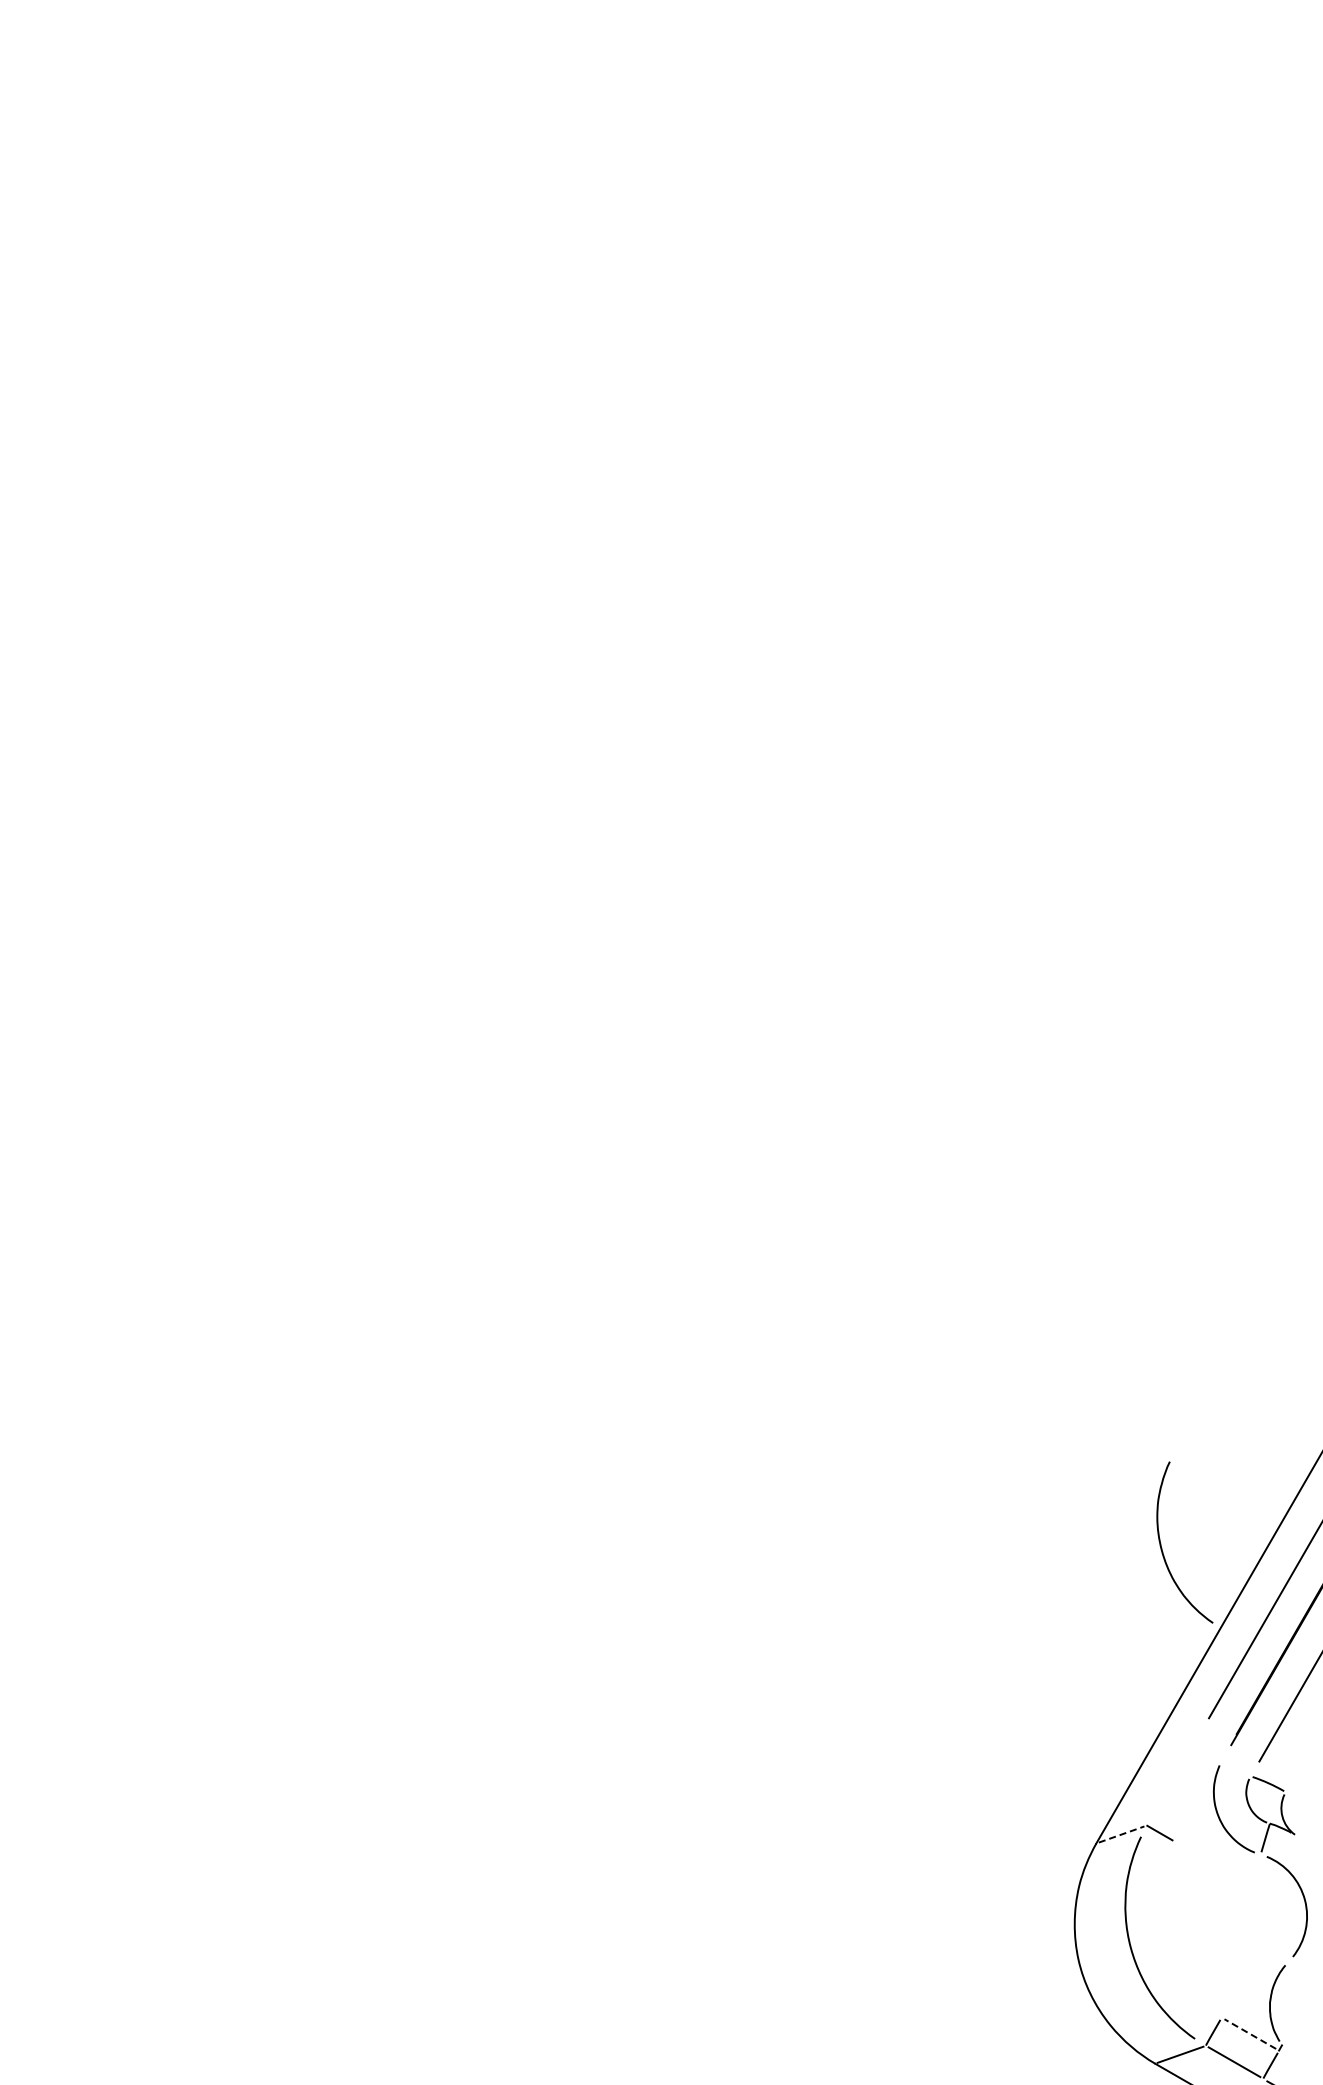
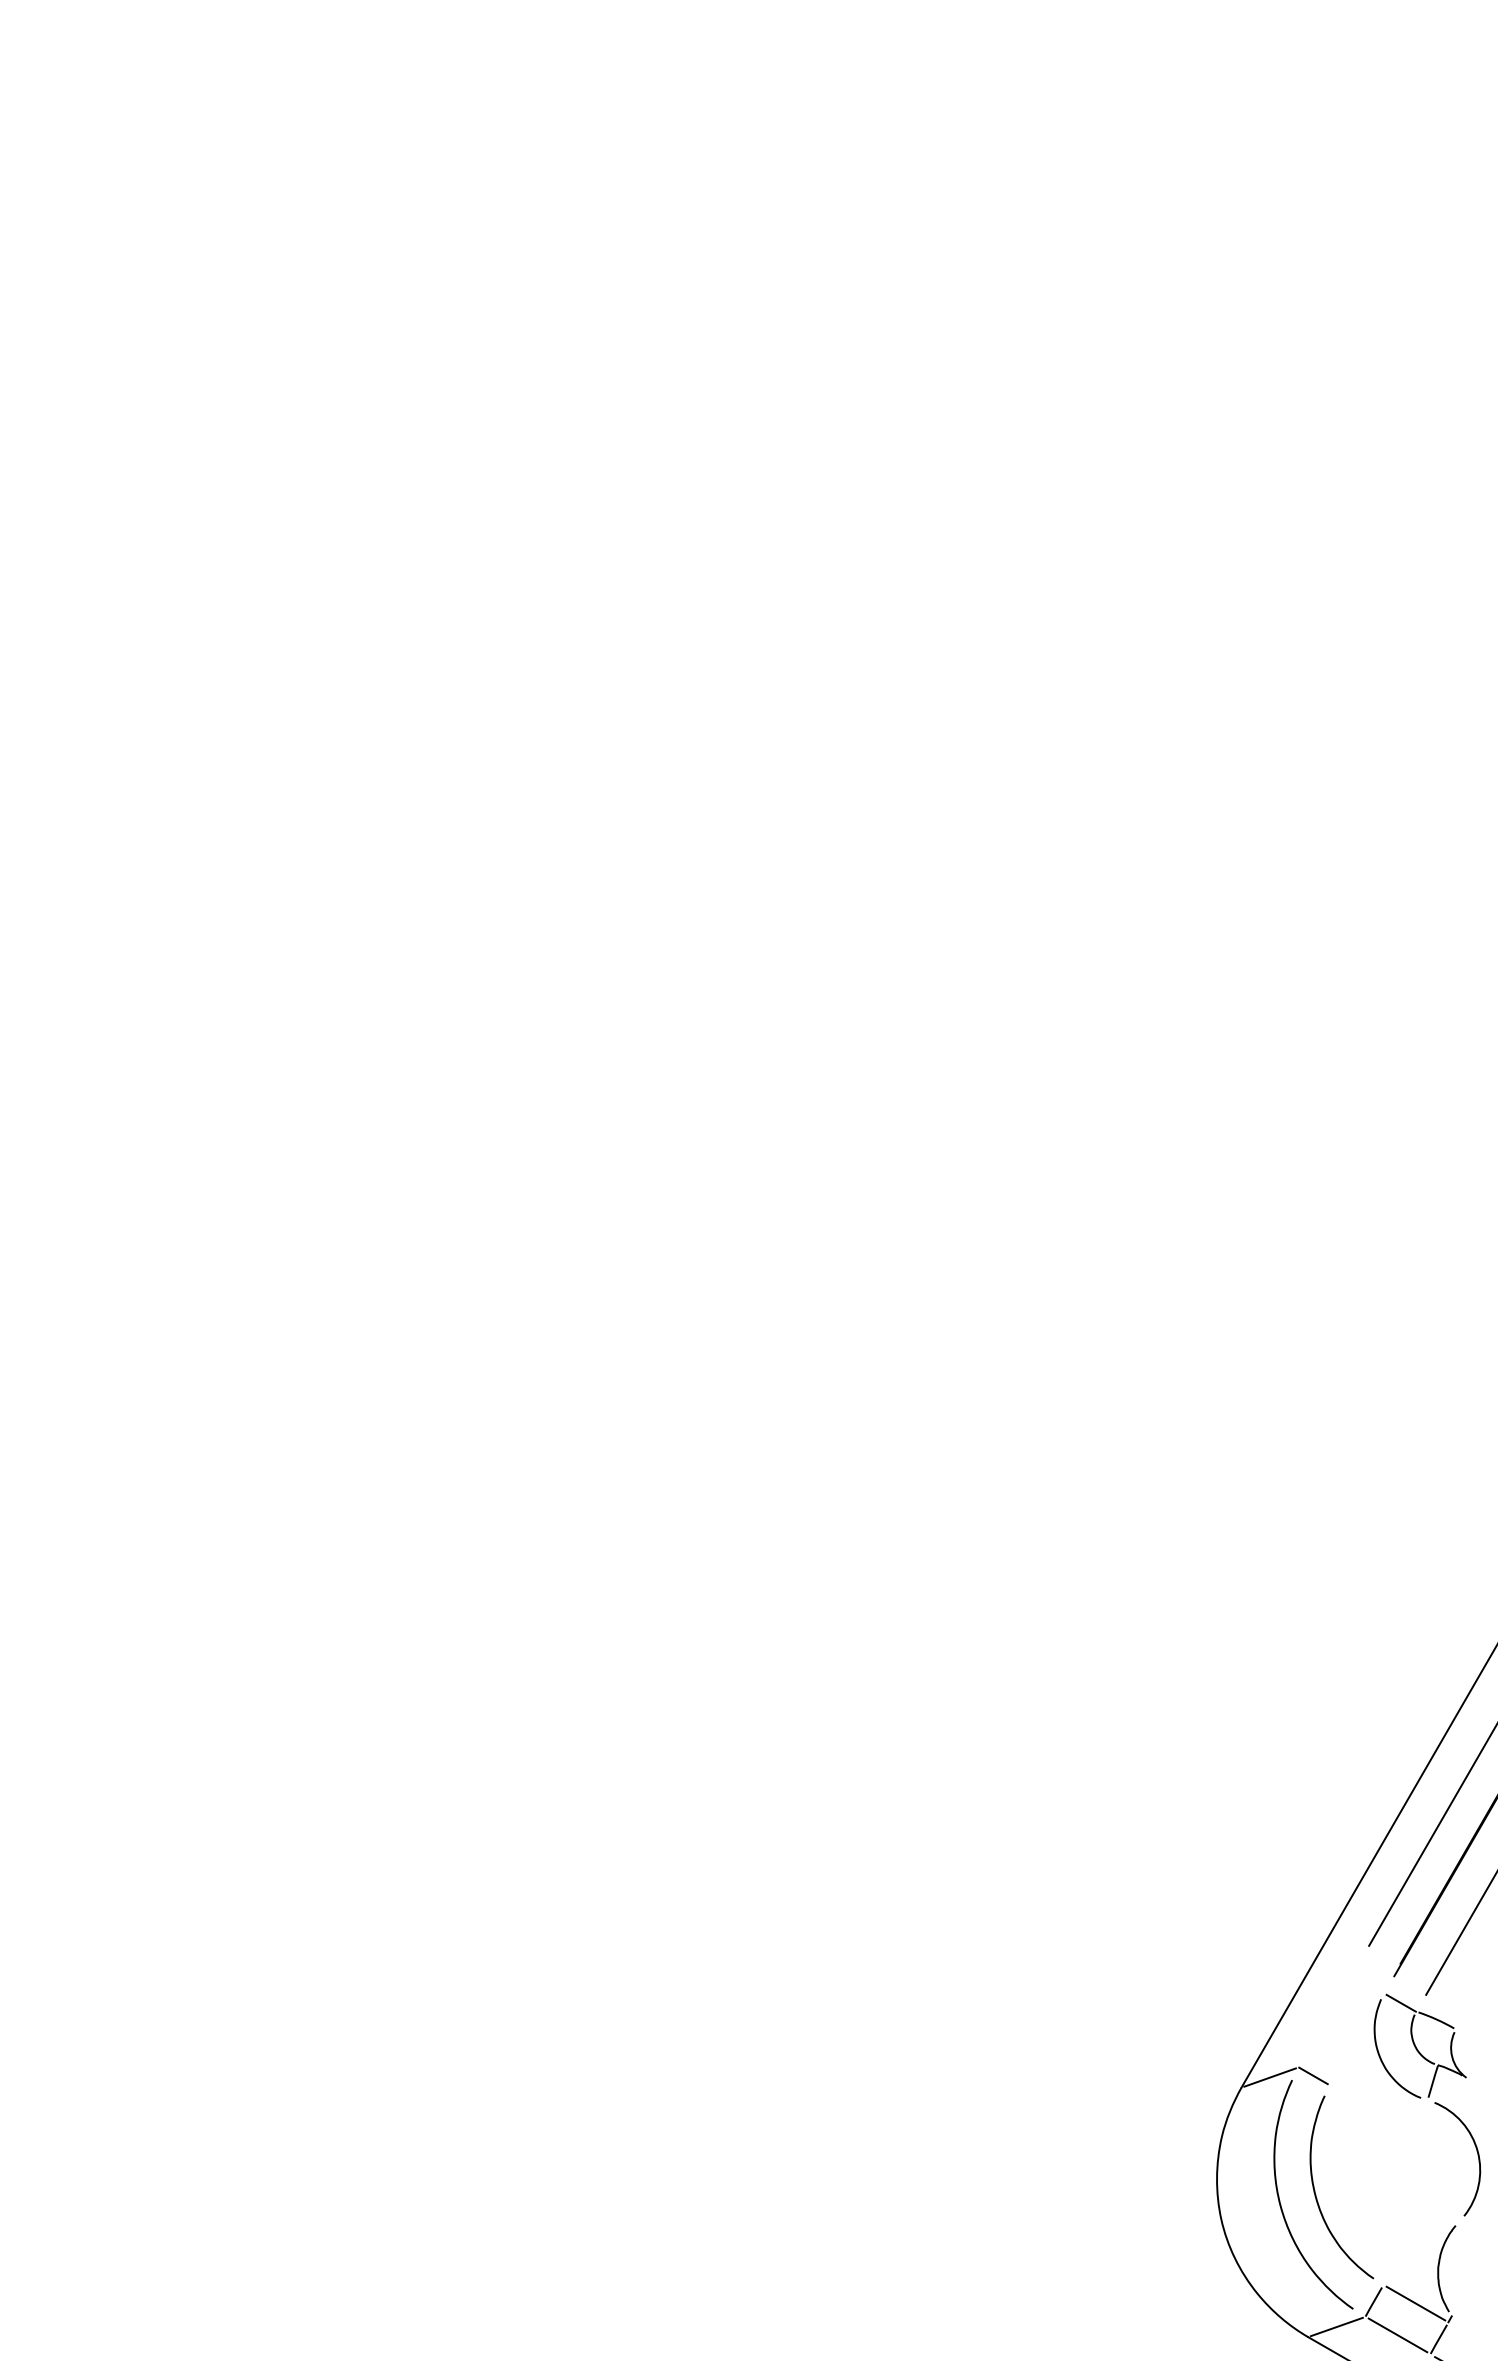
curve: (1162, 1548) -> (1316, 2194), moved
line: (1237, 1768) -> (1401, 2002), added
line: (1122, 1834) -> (1271, 2077), dashed -> solid
line: (1250, 2034) -> (1416, 2304), dashed -> solid

